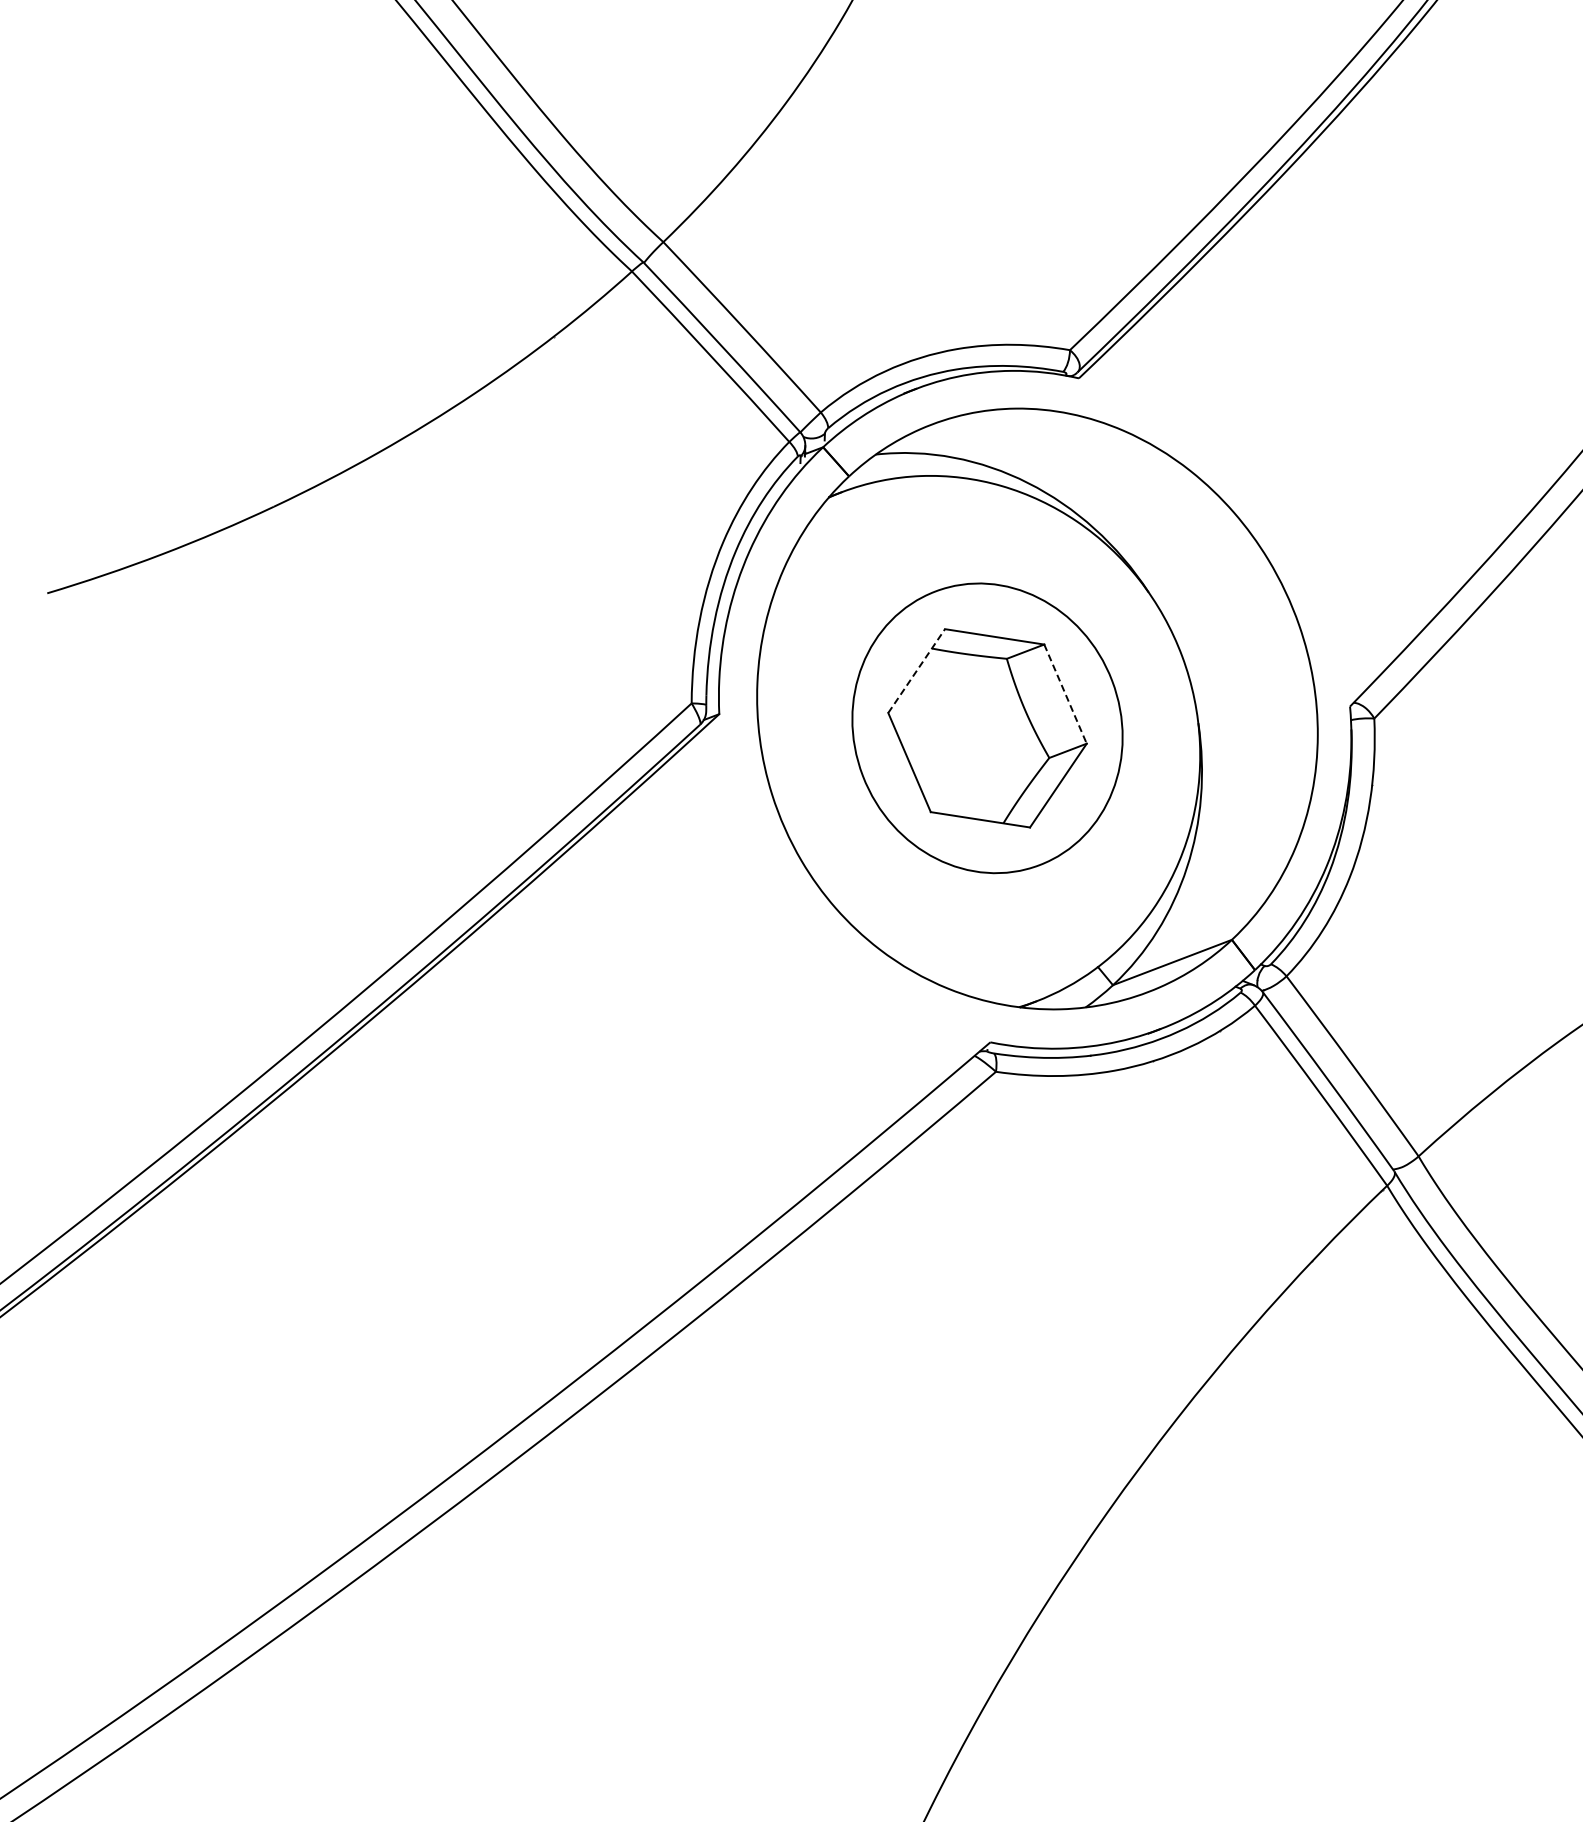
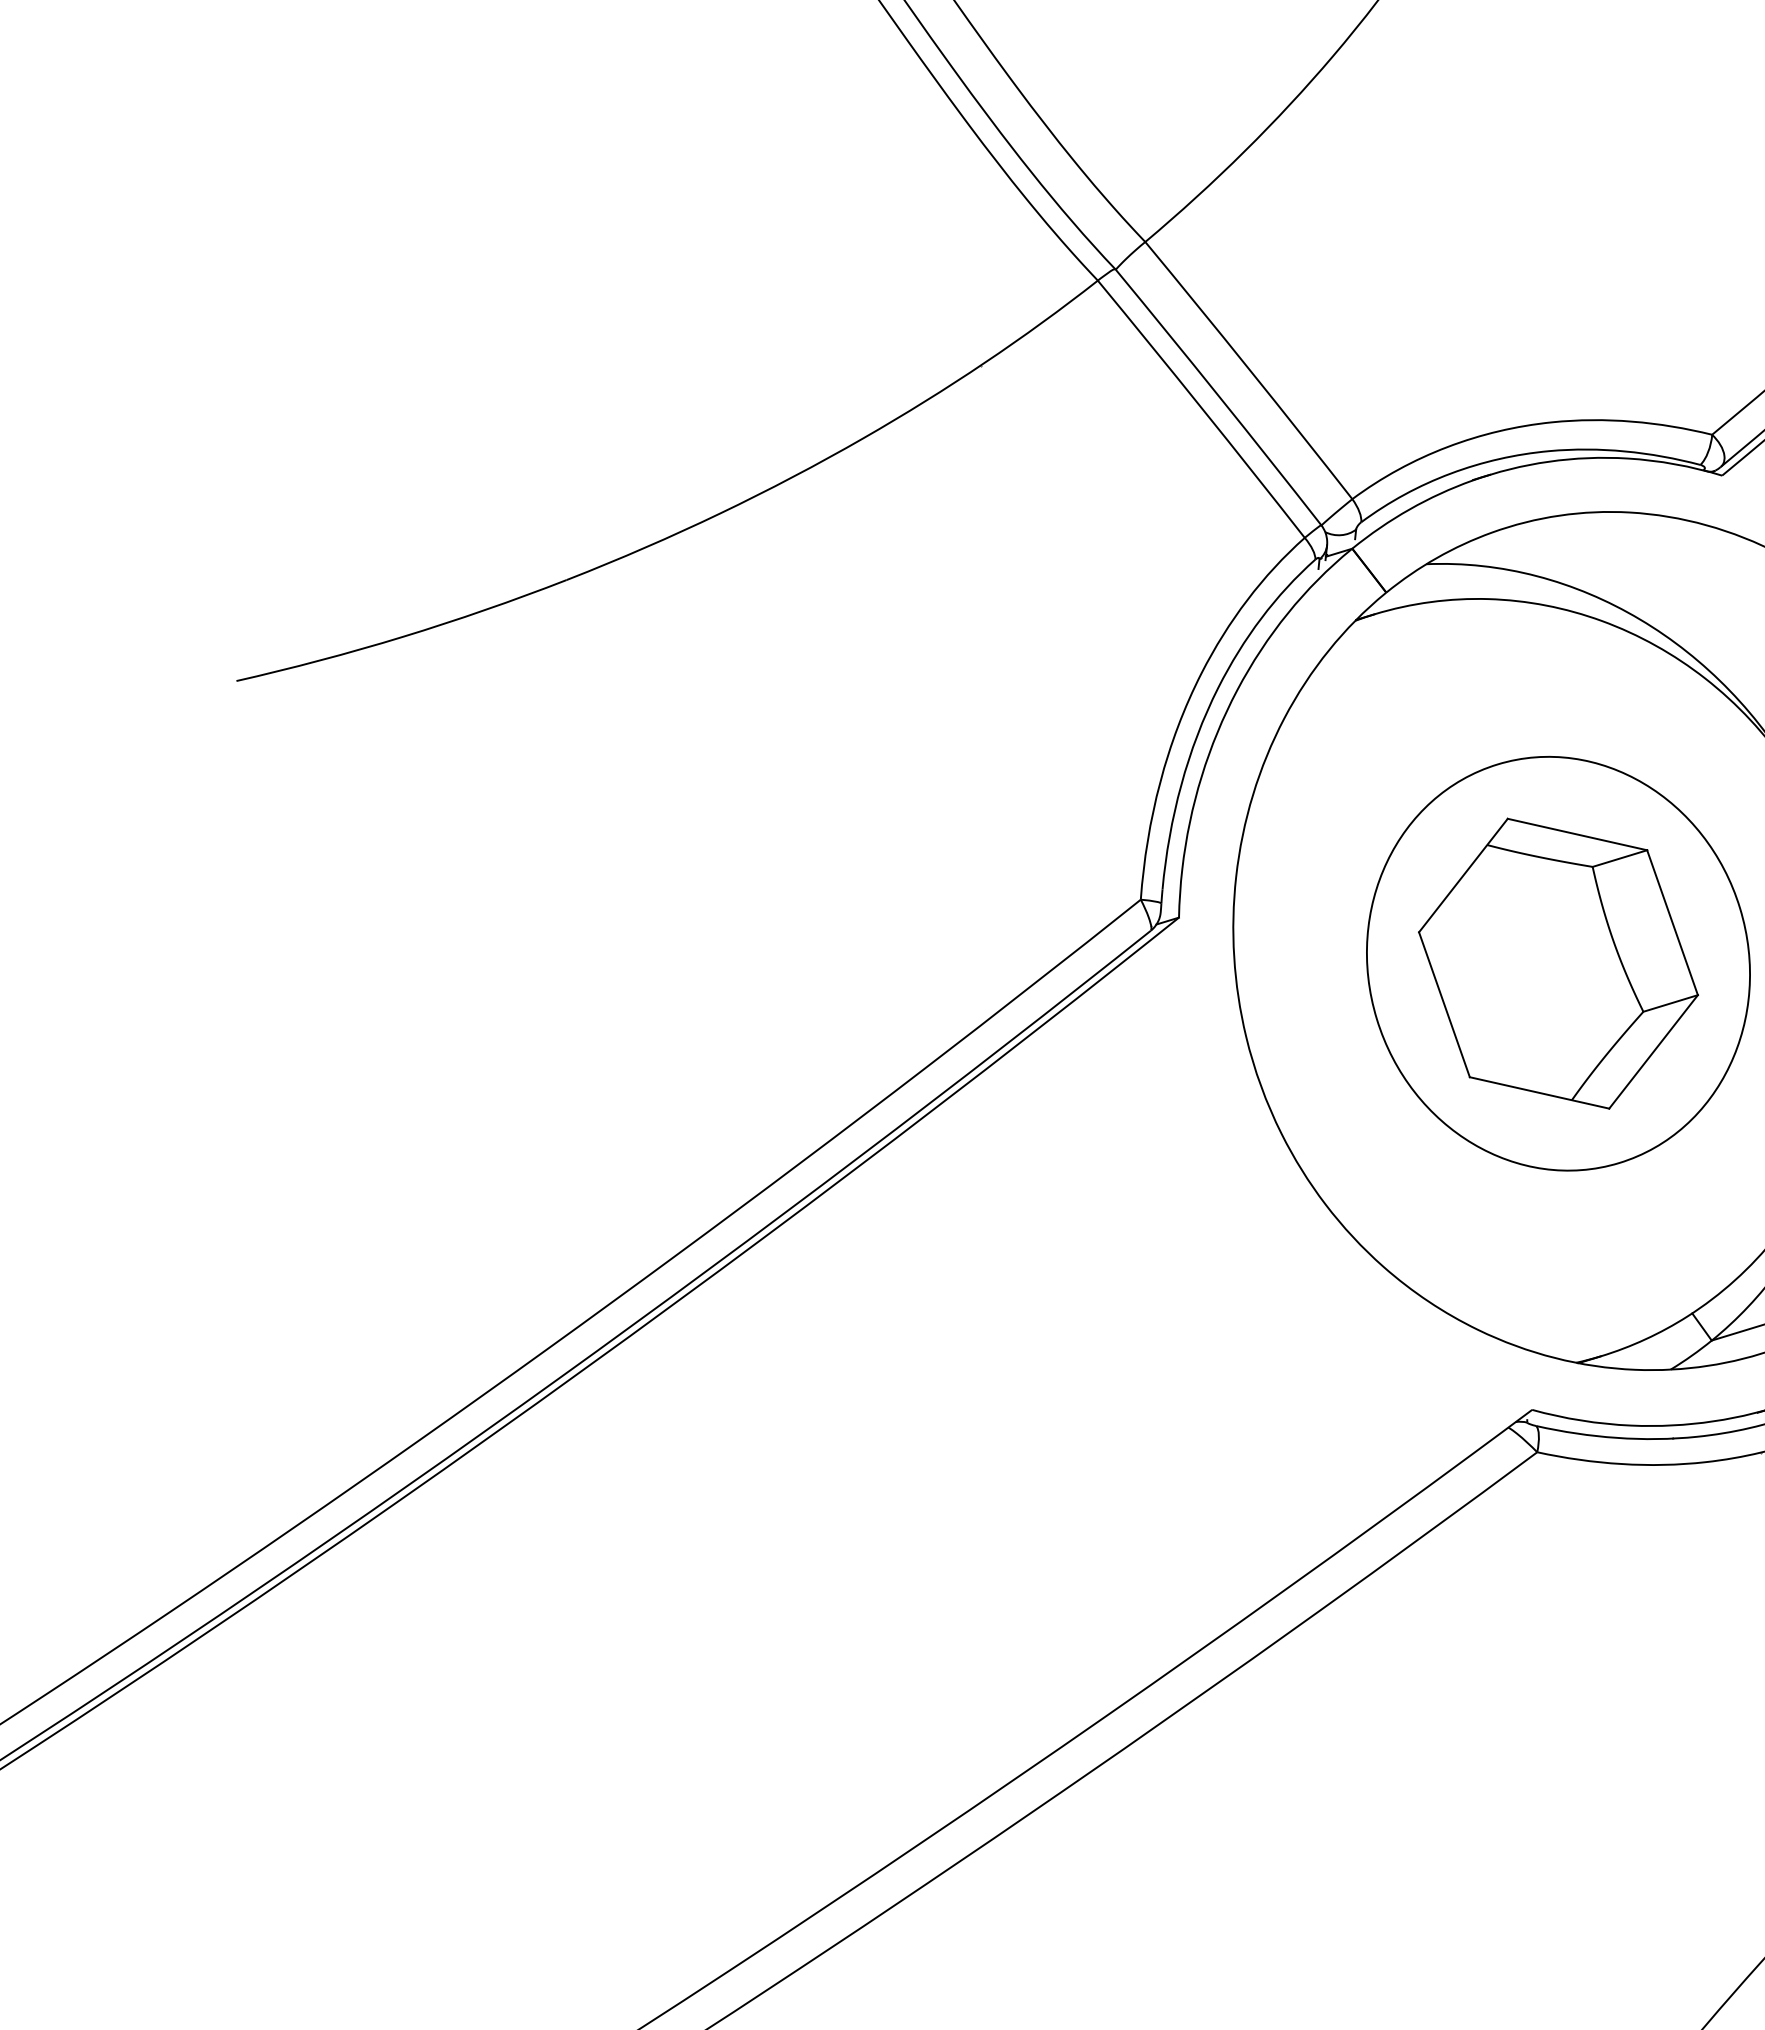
line: (916, 671) -> (1463, 876), dashed -> solid
line: (1065, 694) -> (1672, 923), dashed -> solid

